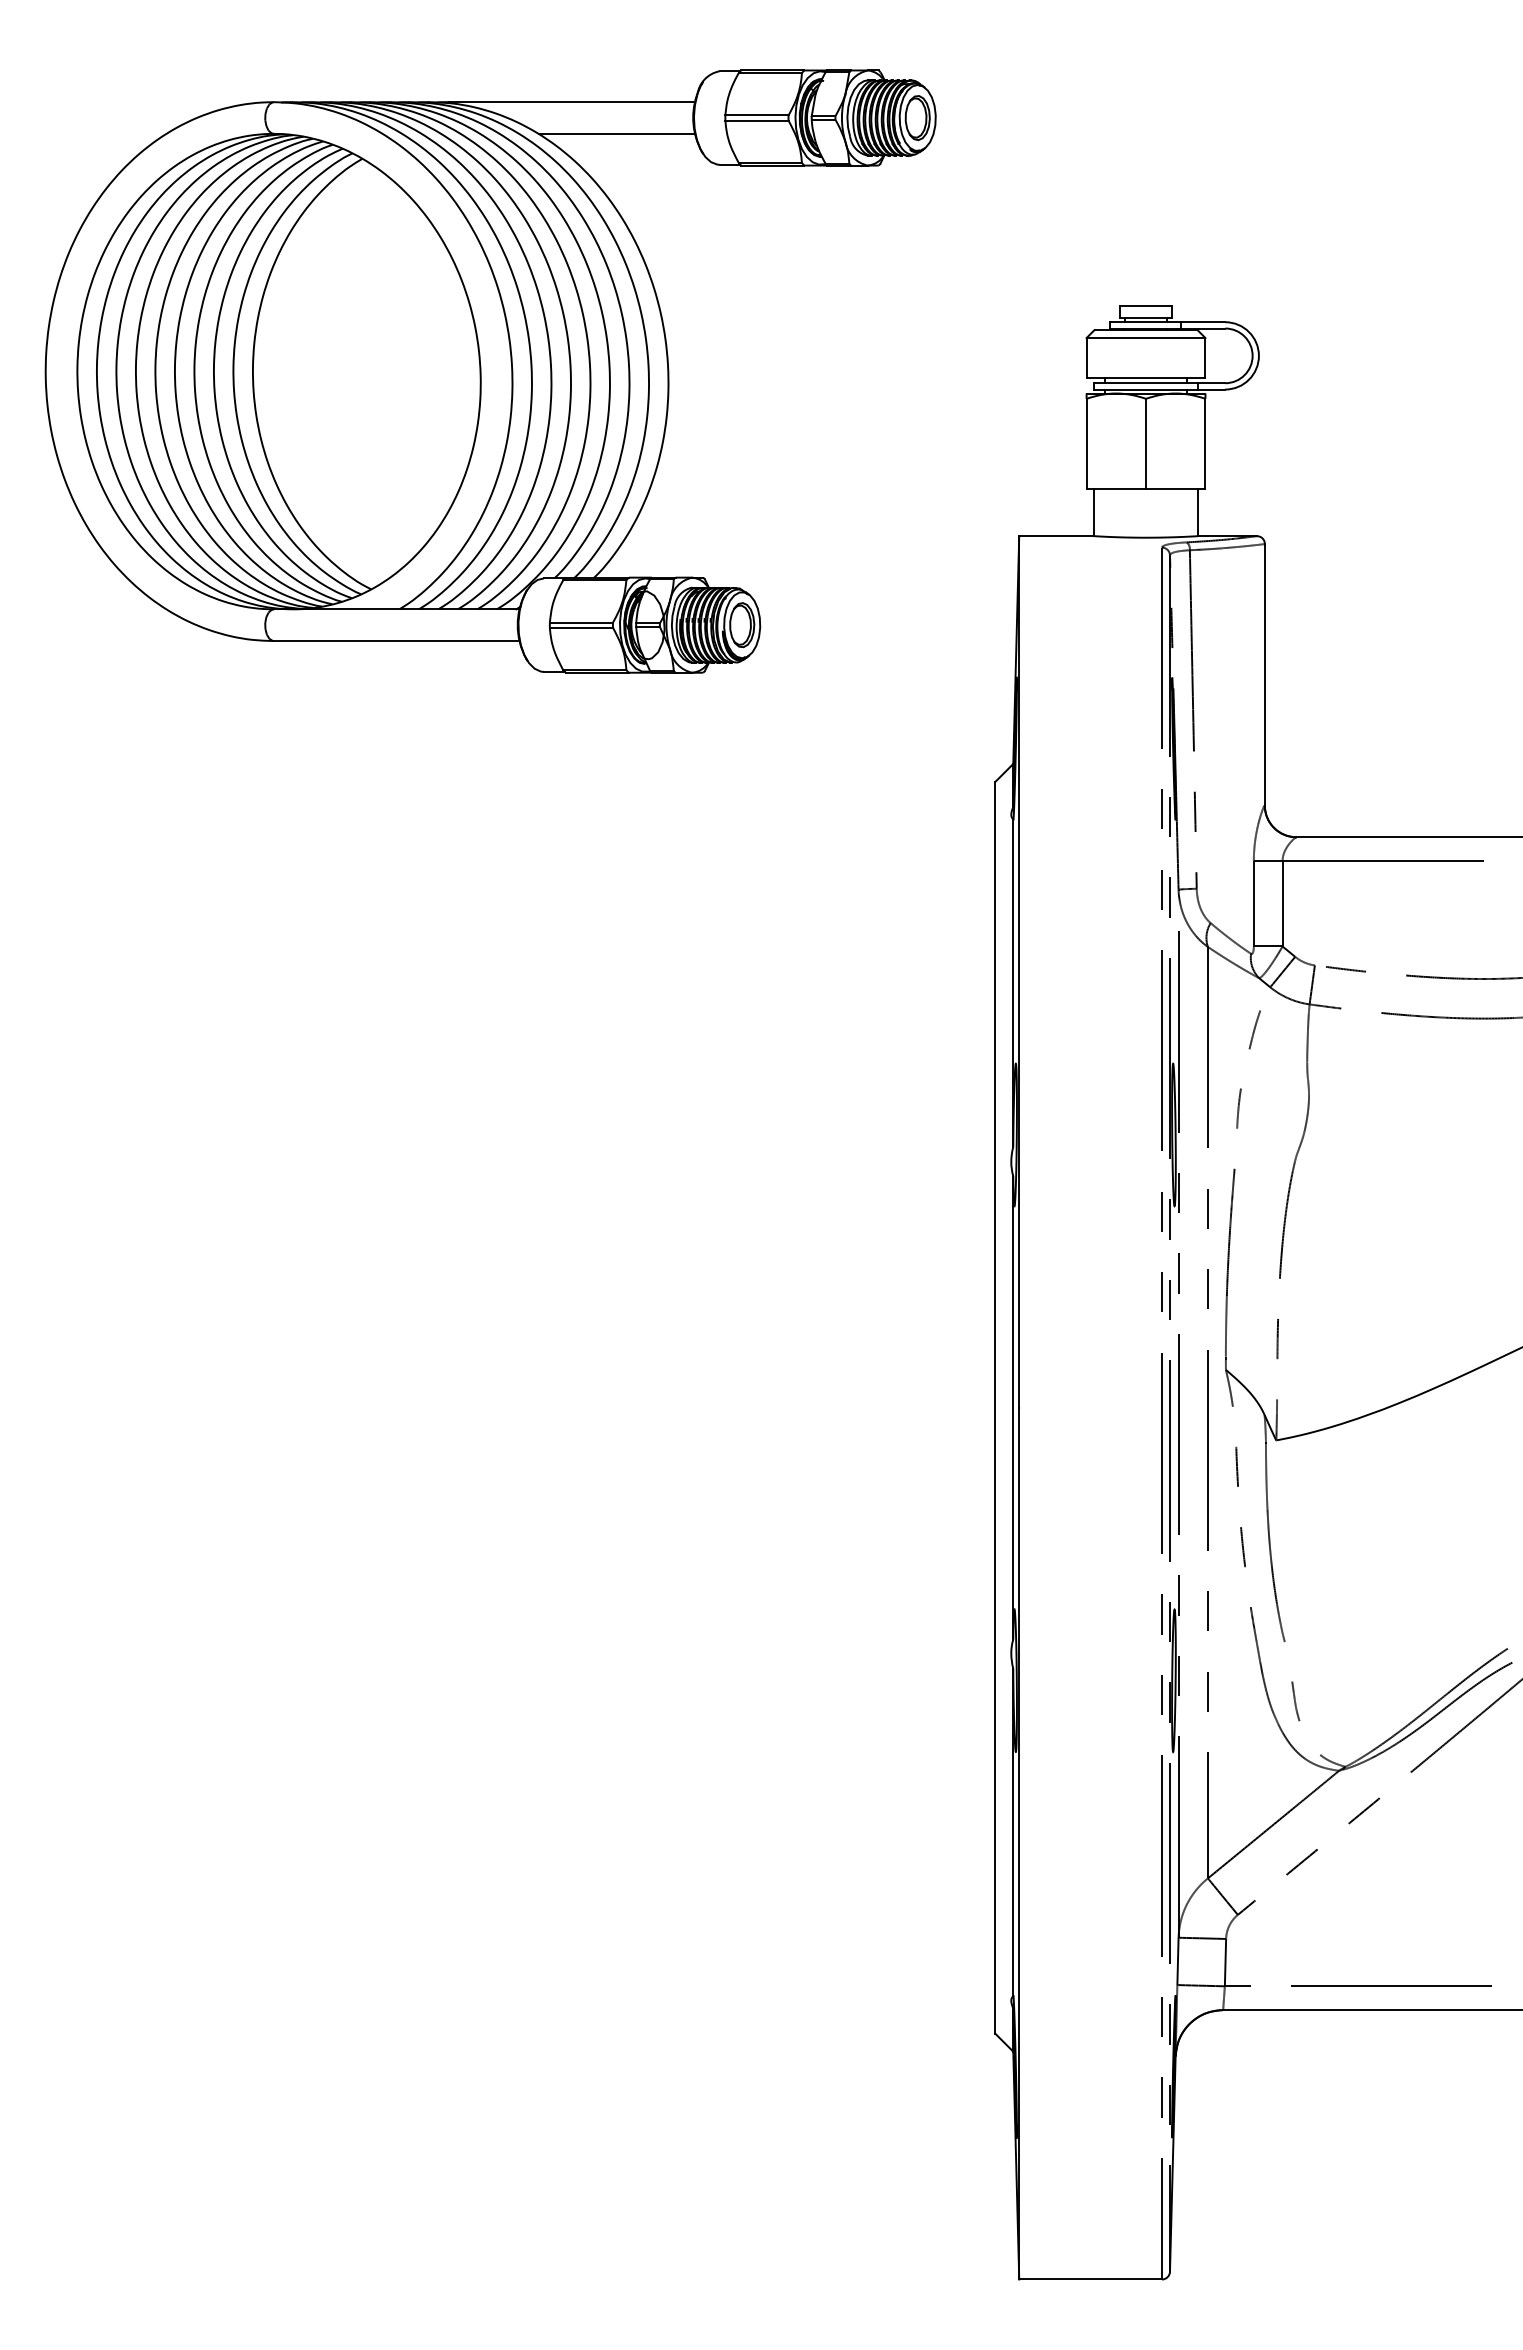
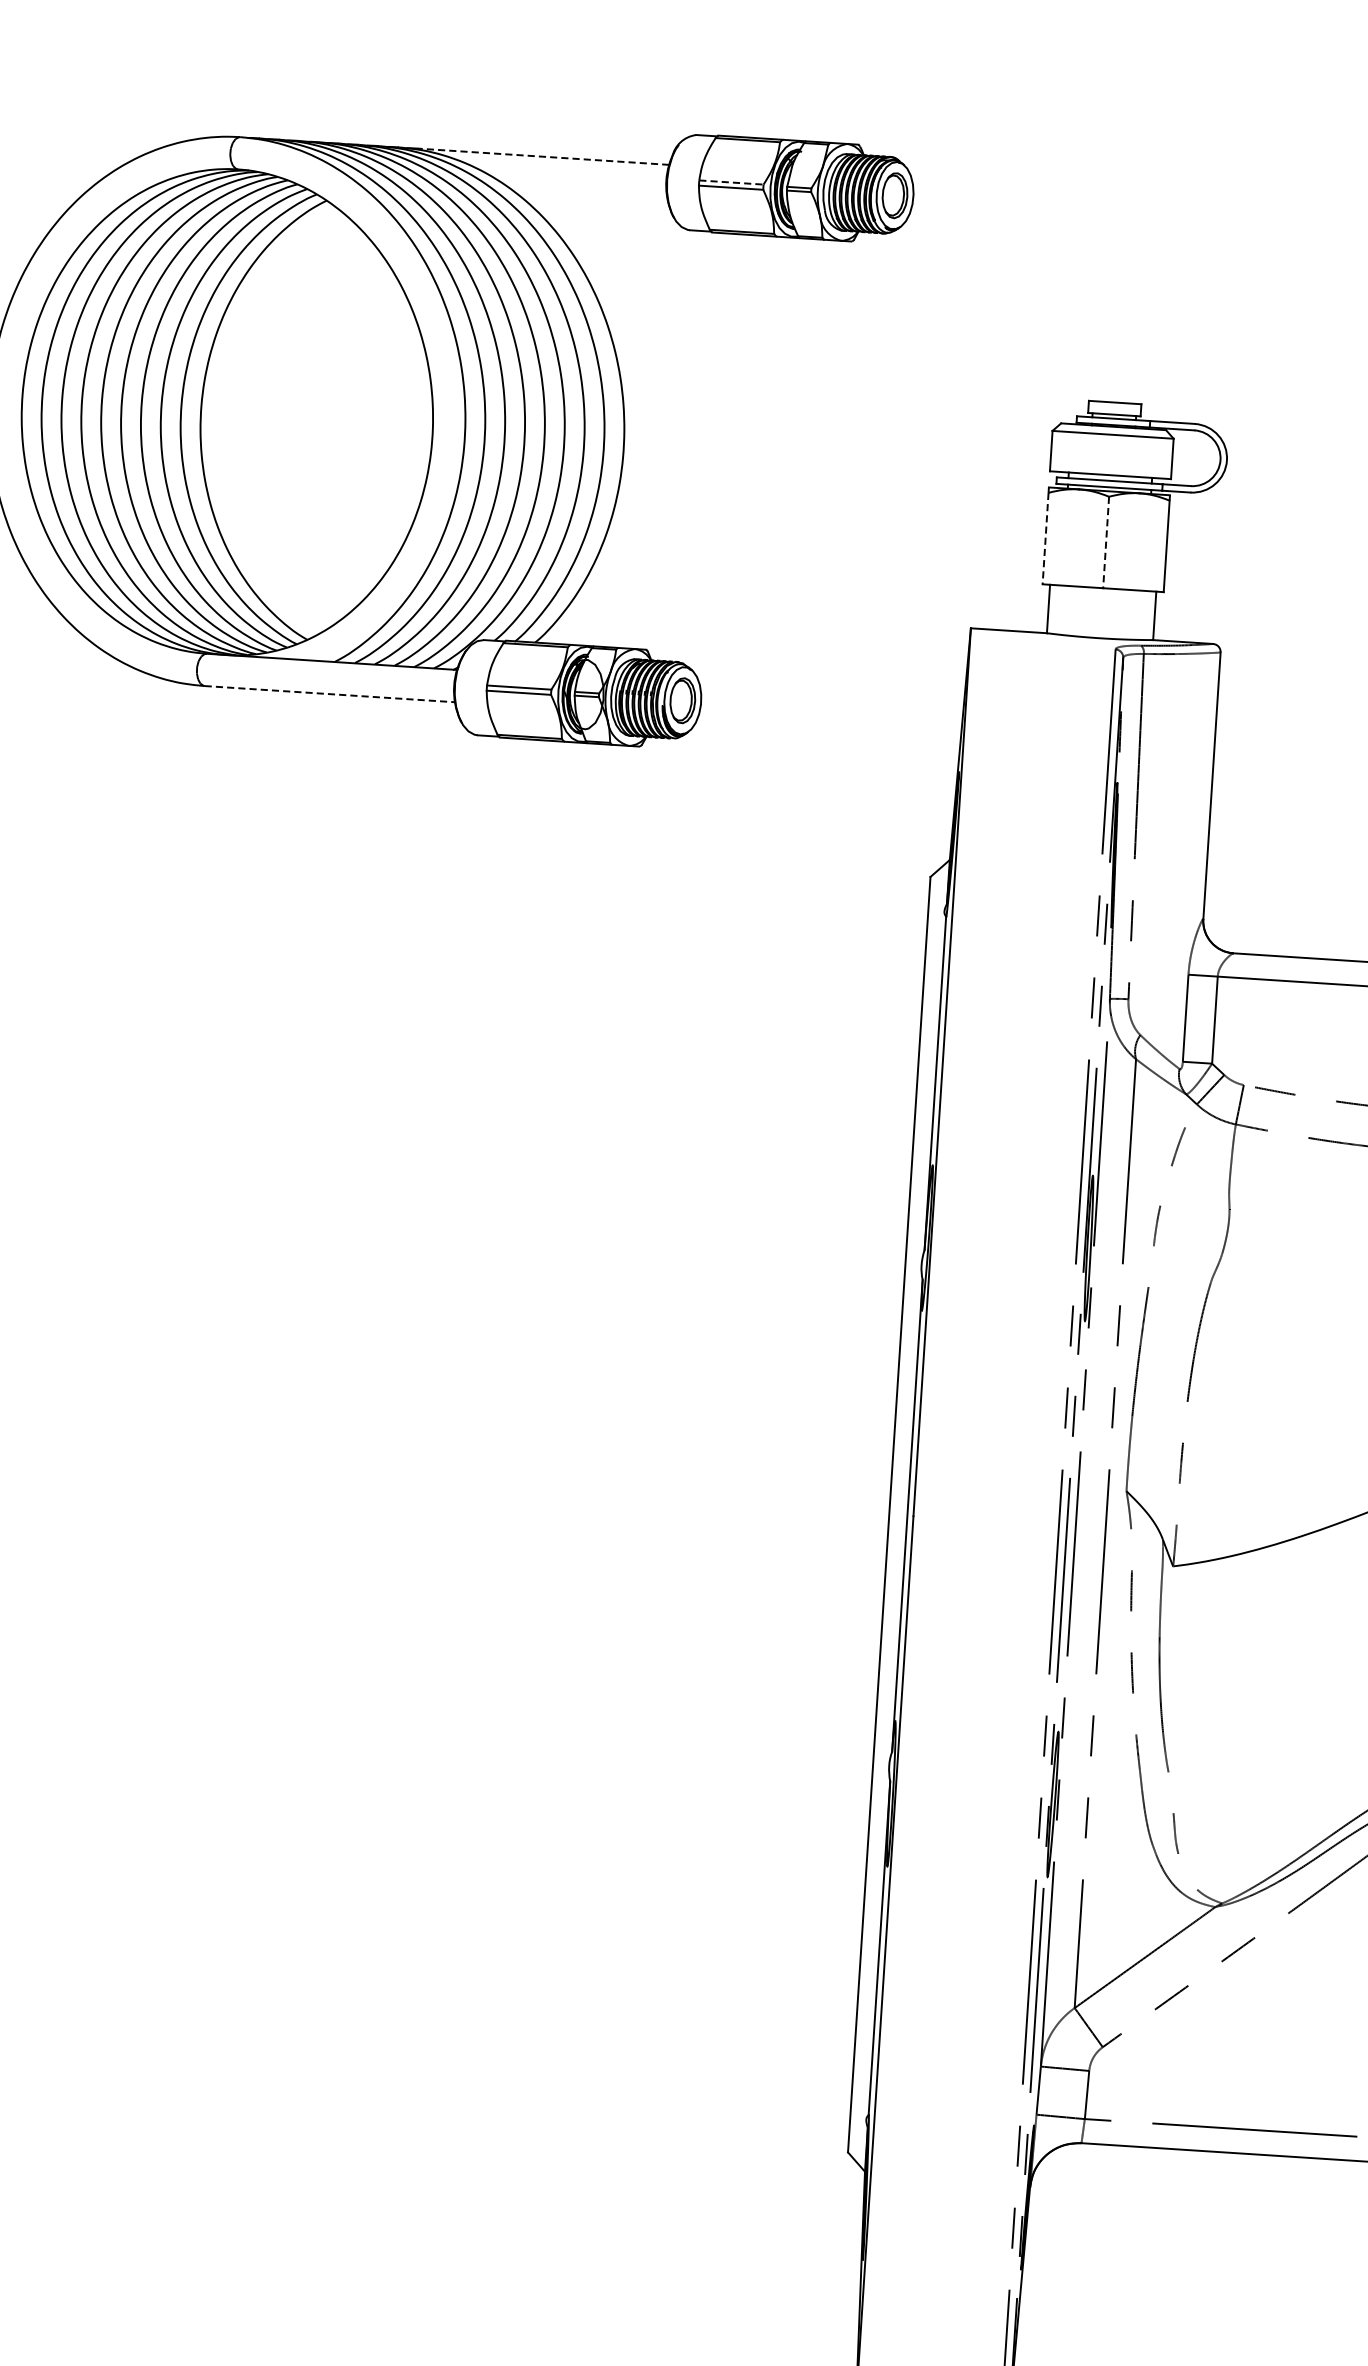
line: (572, 102) -> (544, 157), solid -> dashed
line: (756, 115) -> (730, 182), solid -> dashed
line: (616, 133) -> (587, 191), removed
line: (1086, 443) -> (1045, 538), solid -> dashed
line: (1146, 443) -> (1106, 542), solid -> dashed
line: (396, 641) -> (329, 694), solid -> dashed

